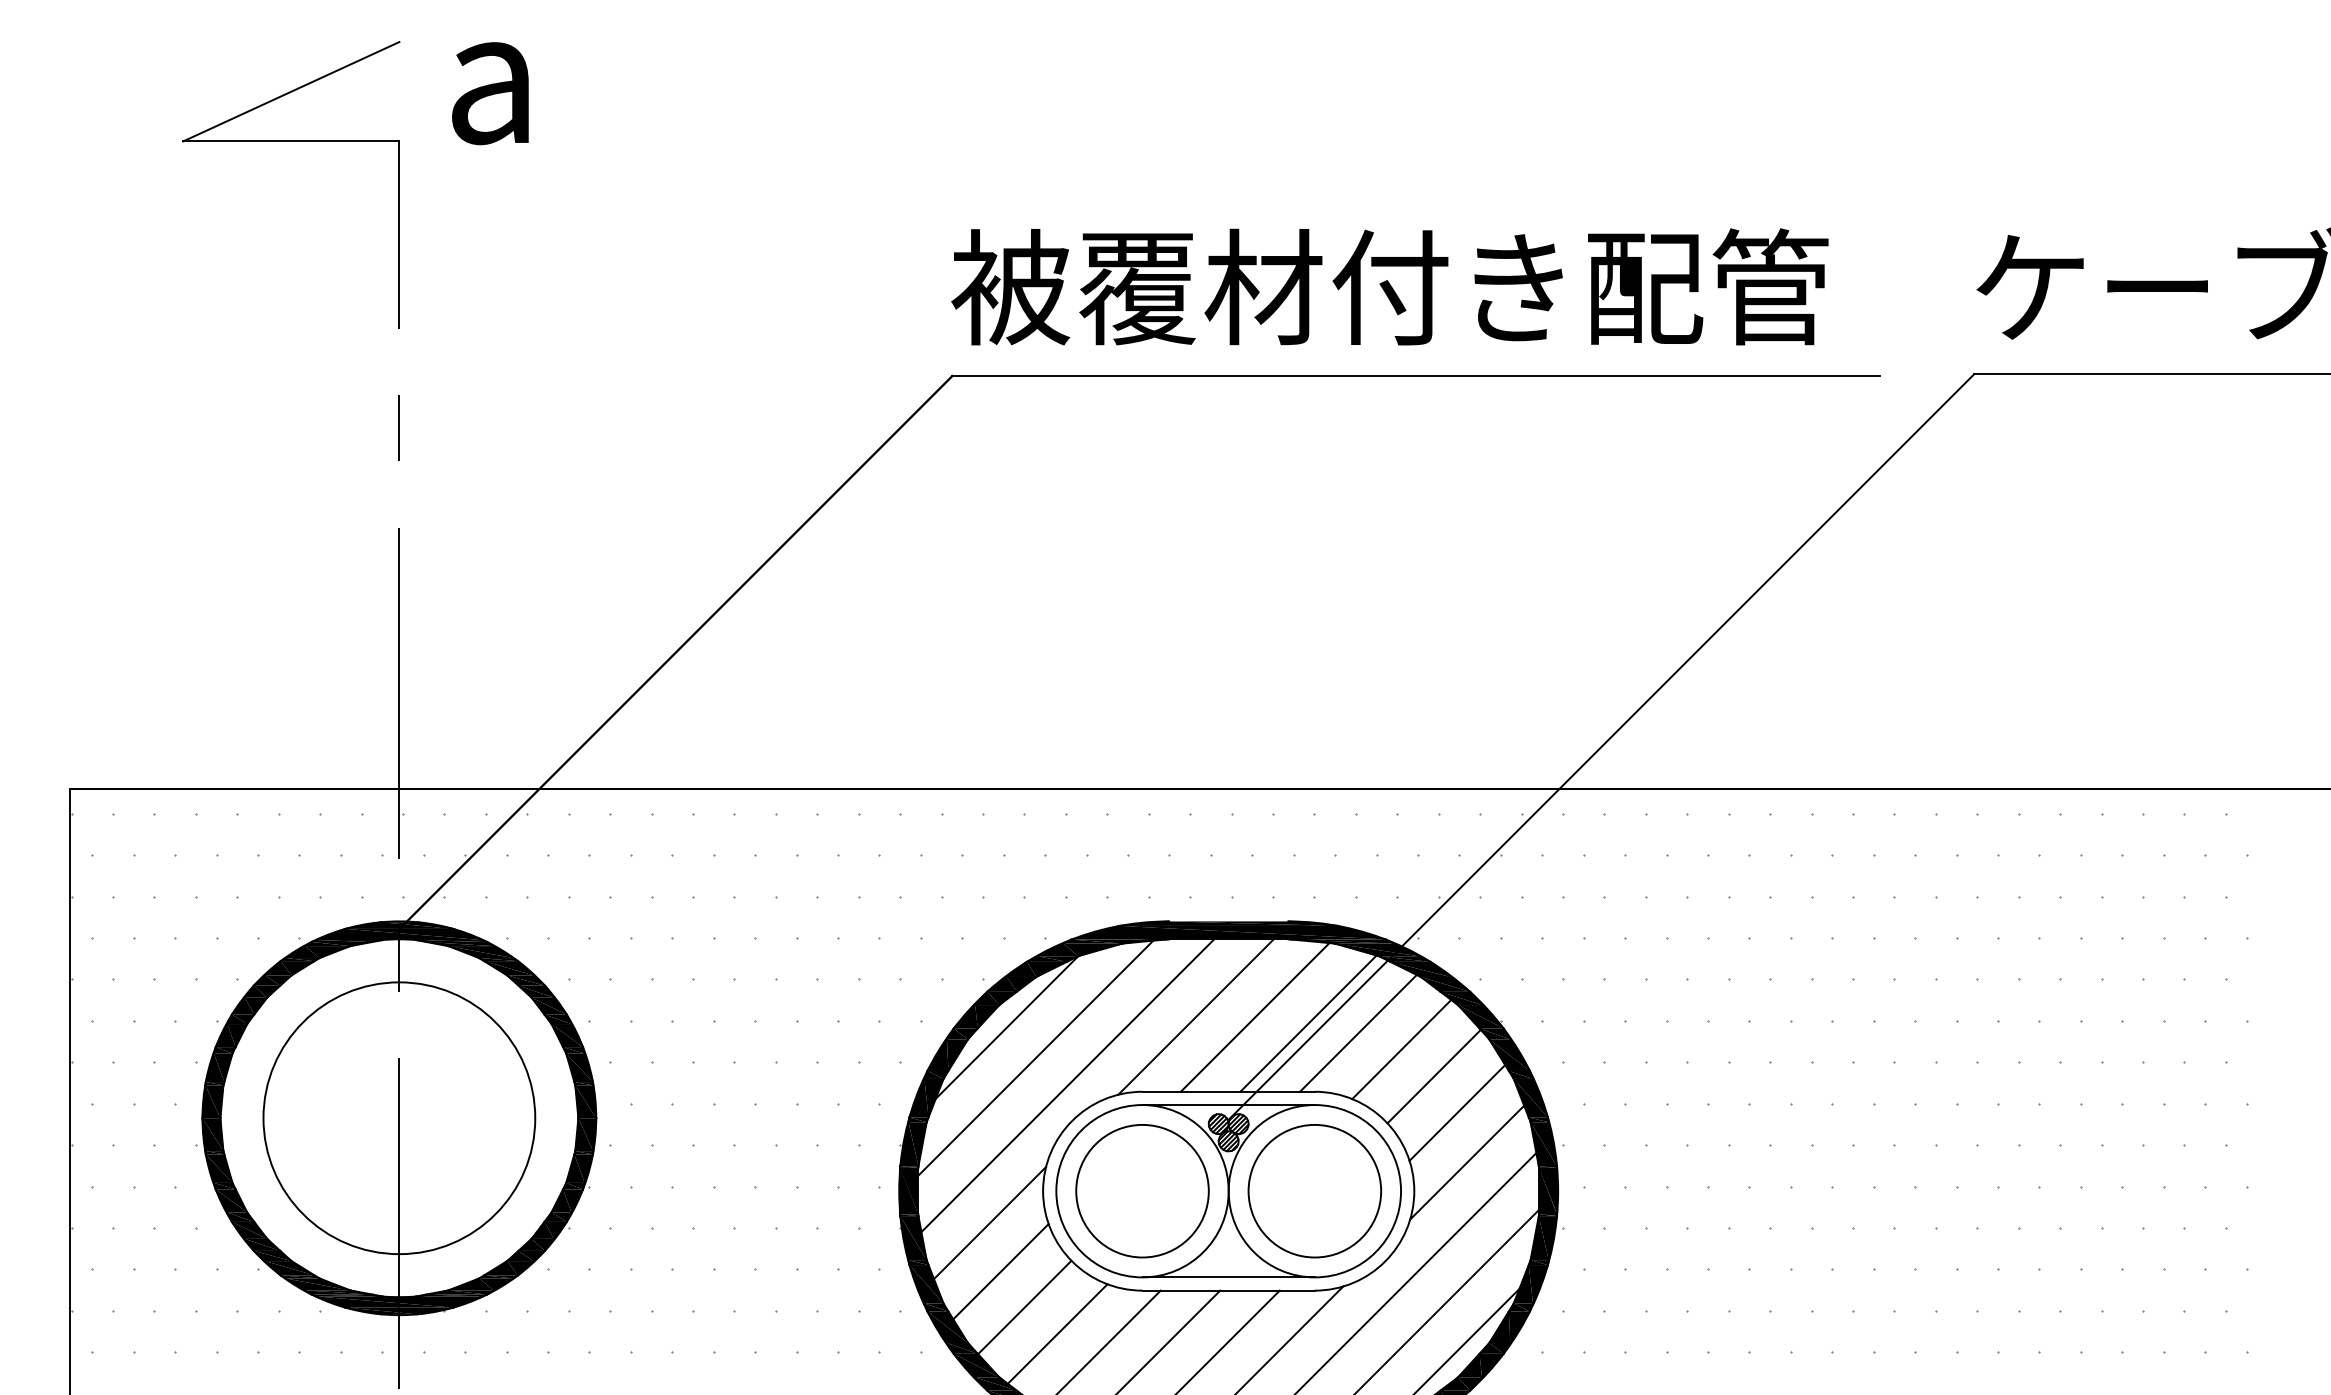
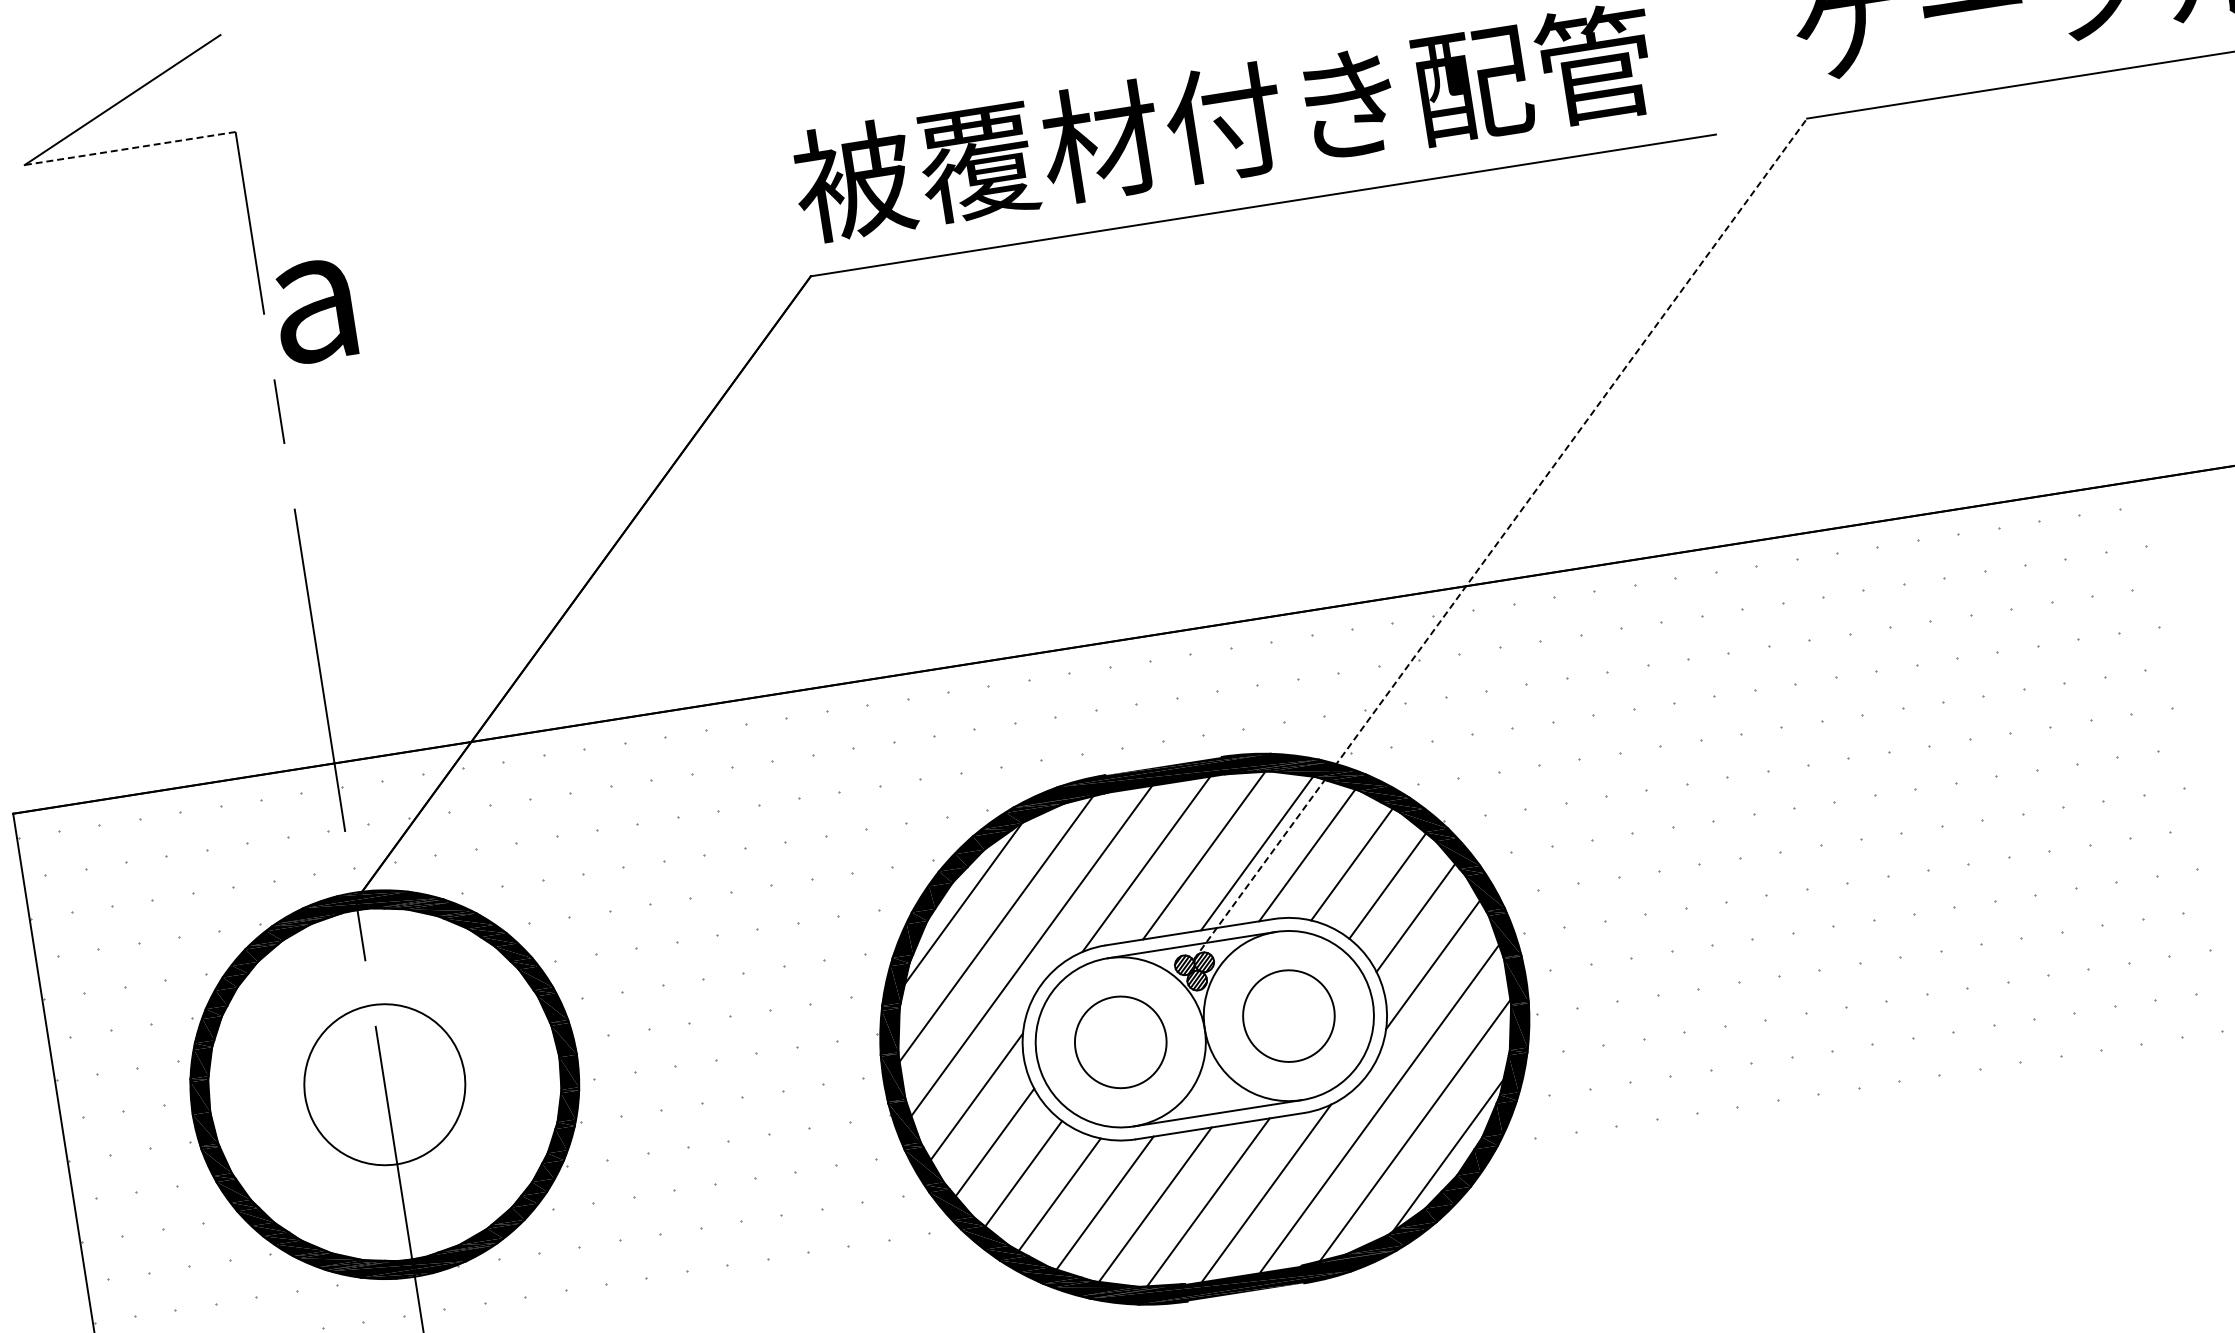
text: (490, 93) -> (314, 311), moved
line: (290, 141) -> (129, 148), solid -> dashed
line: (1601, 746) -> (1500, 538), solid -> dashed
circle: (399, 1118) -> (384, 1084), size x0.6
circle: (1142, 1190) -> (1120, 1041), size x0.7
circle: (1314, 1191) -> (1288, 1016), size x0.7

